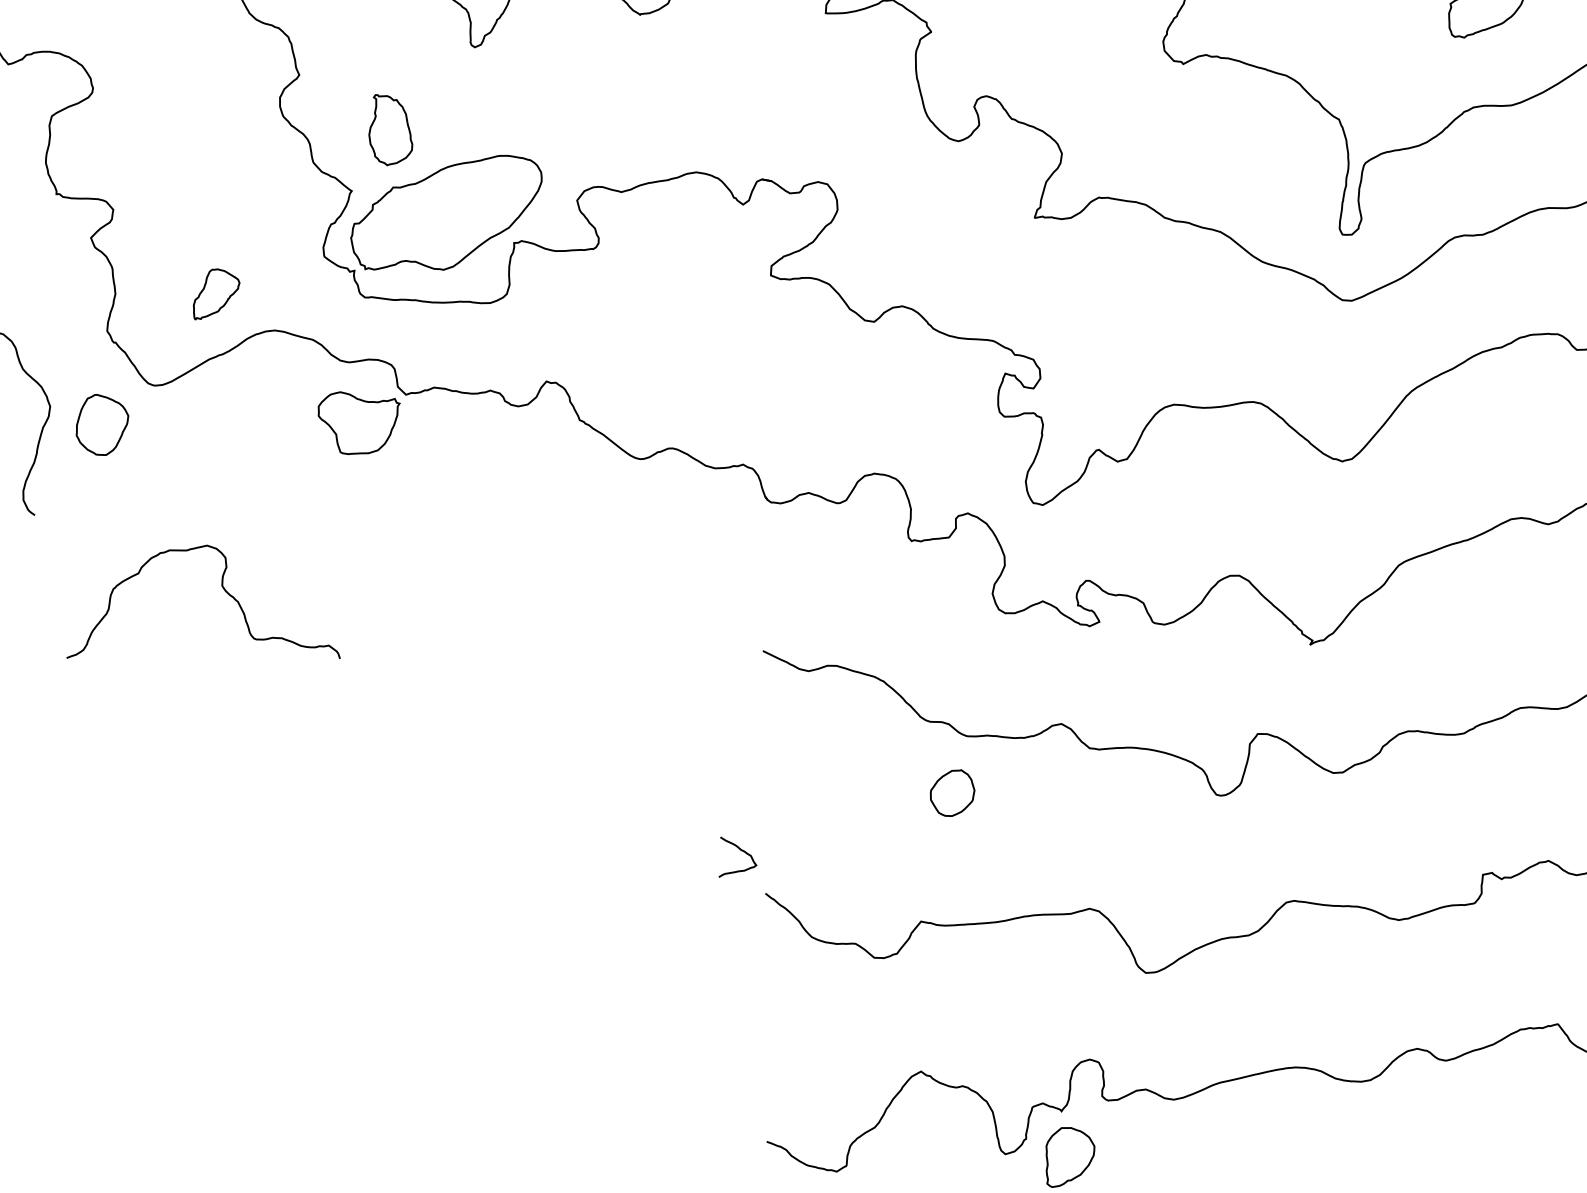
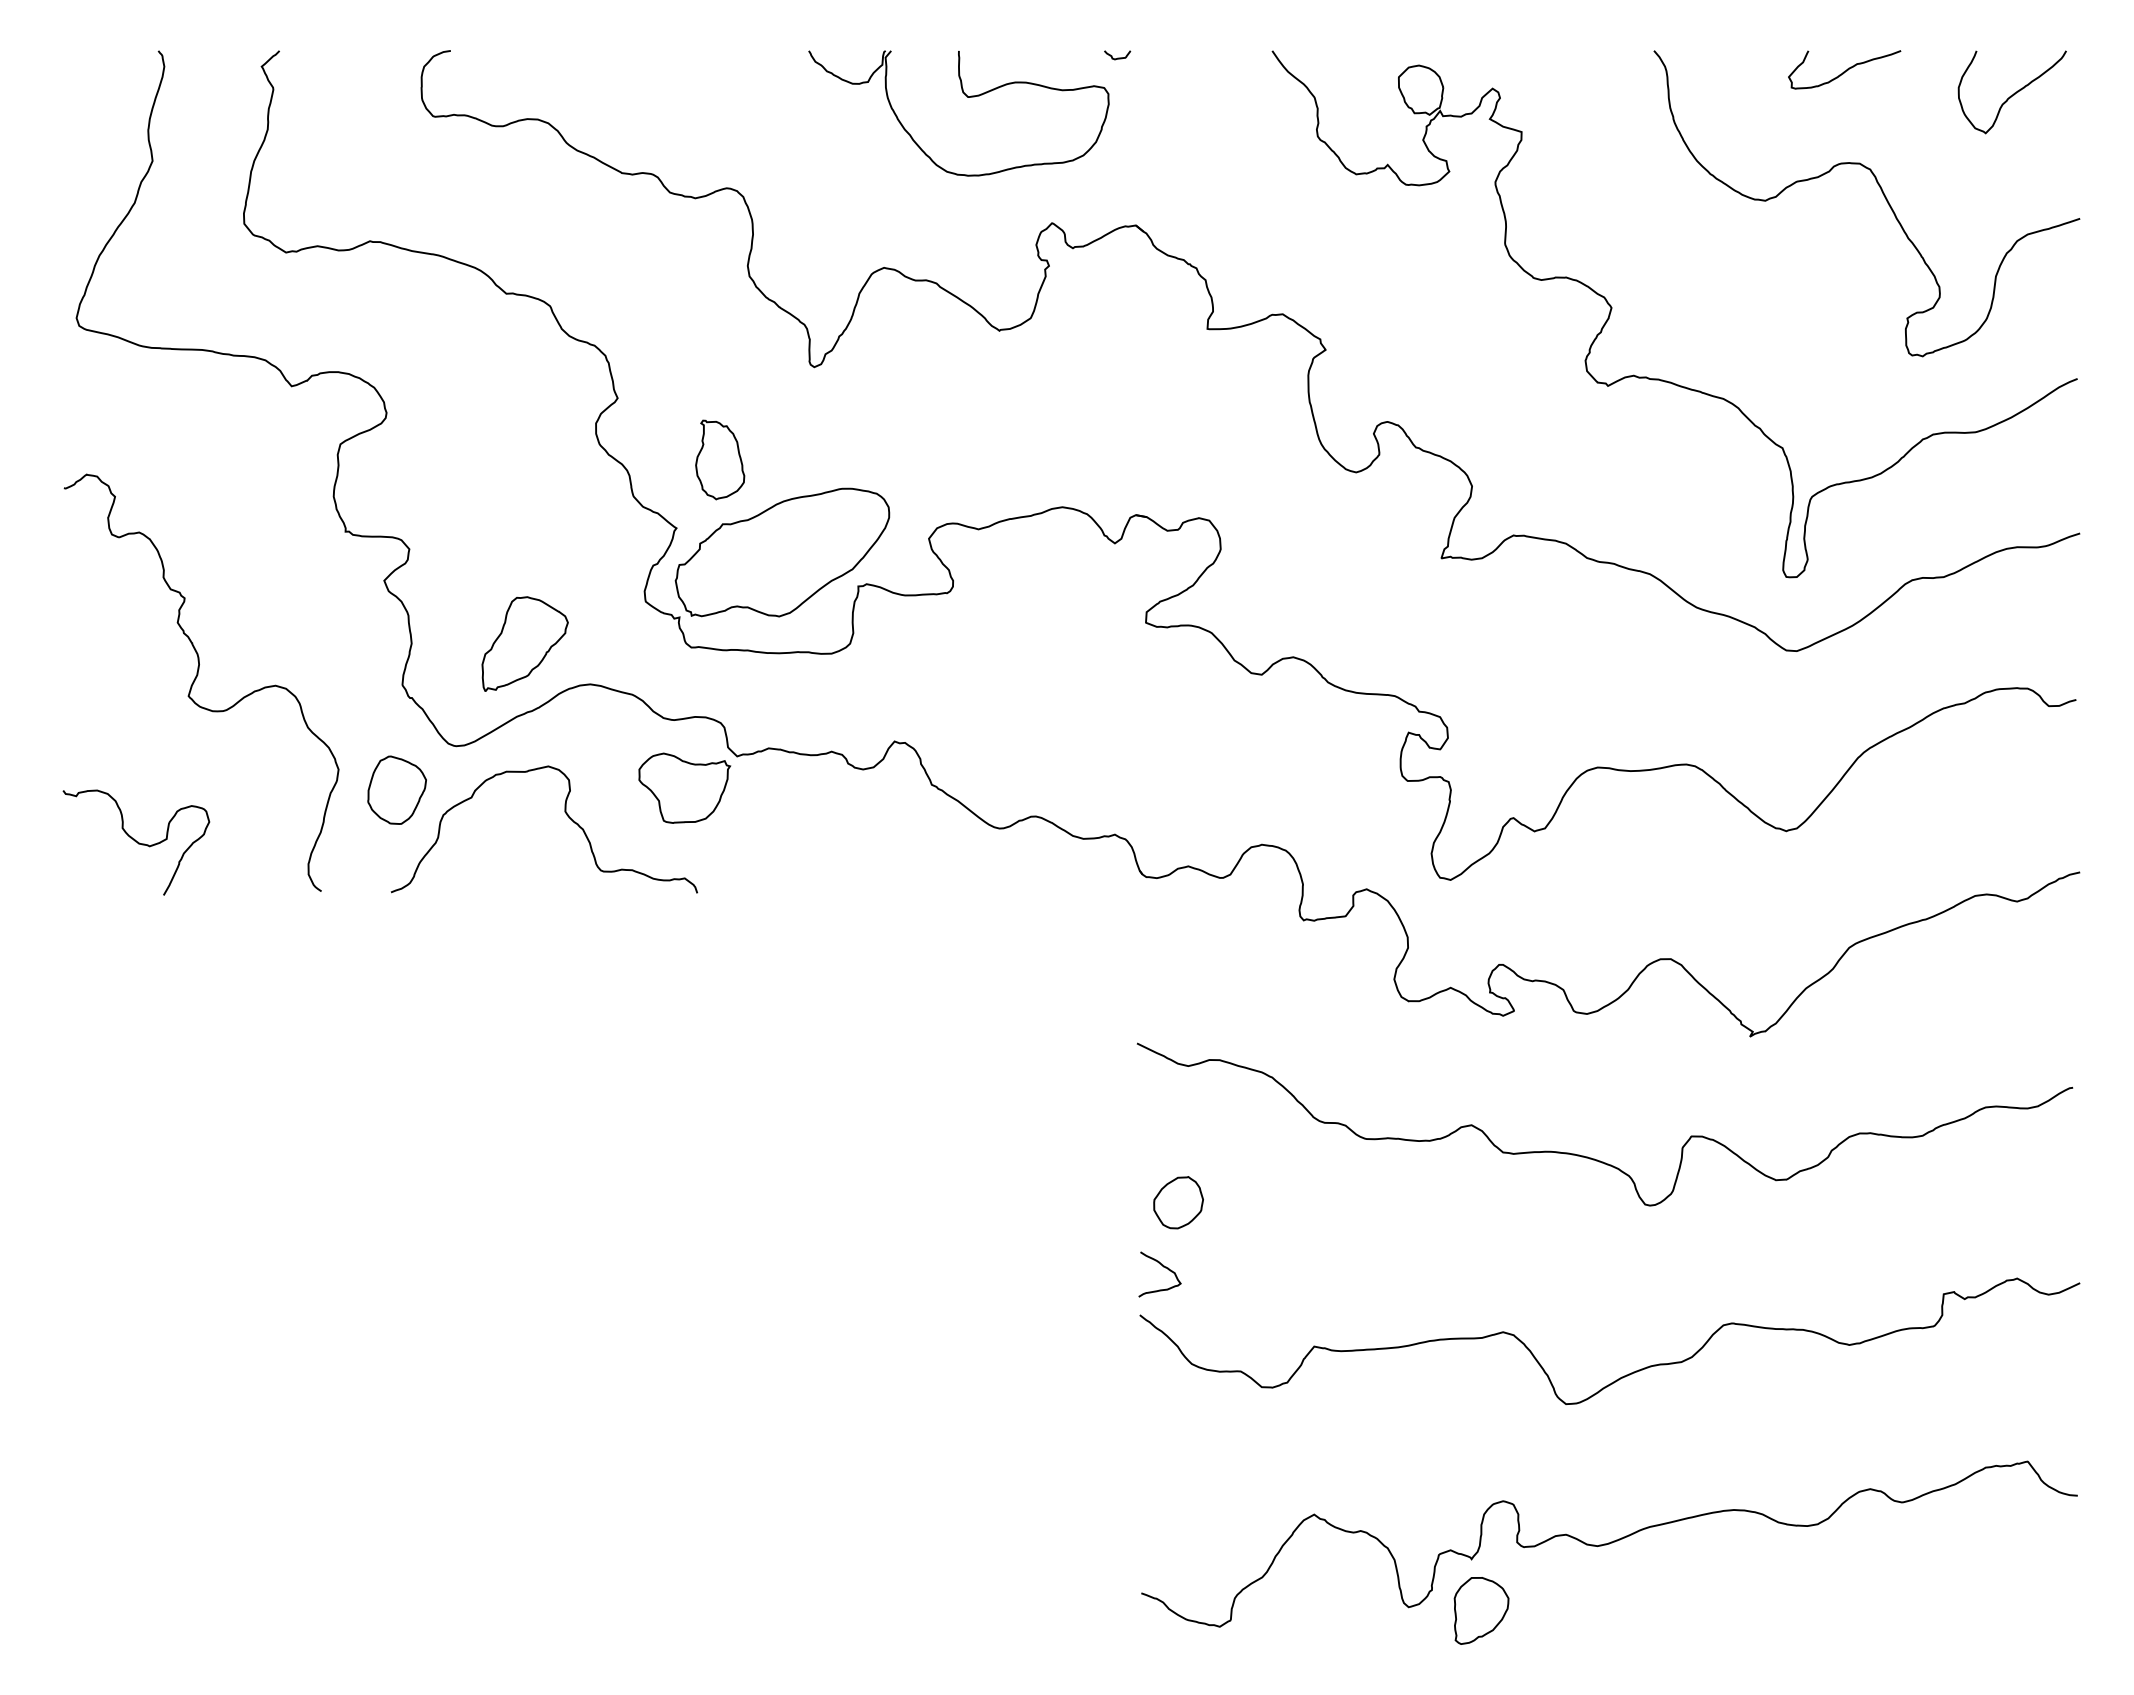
part: (216, 293) -> (524, 643), size x1.67
curve: (223, 589) -> (566, 815), moved
part: (952, 792) -> (1178, 1202), moved
curve: (740, 850) -> (1163, 1267), moved

